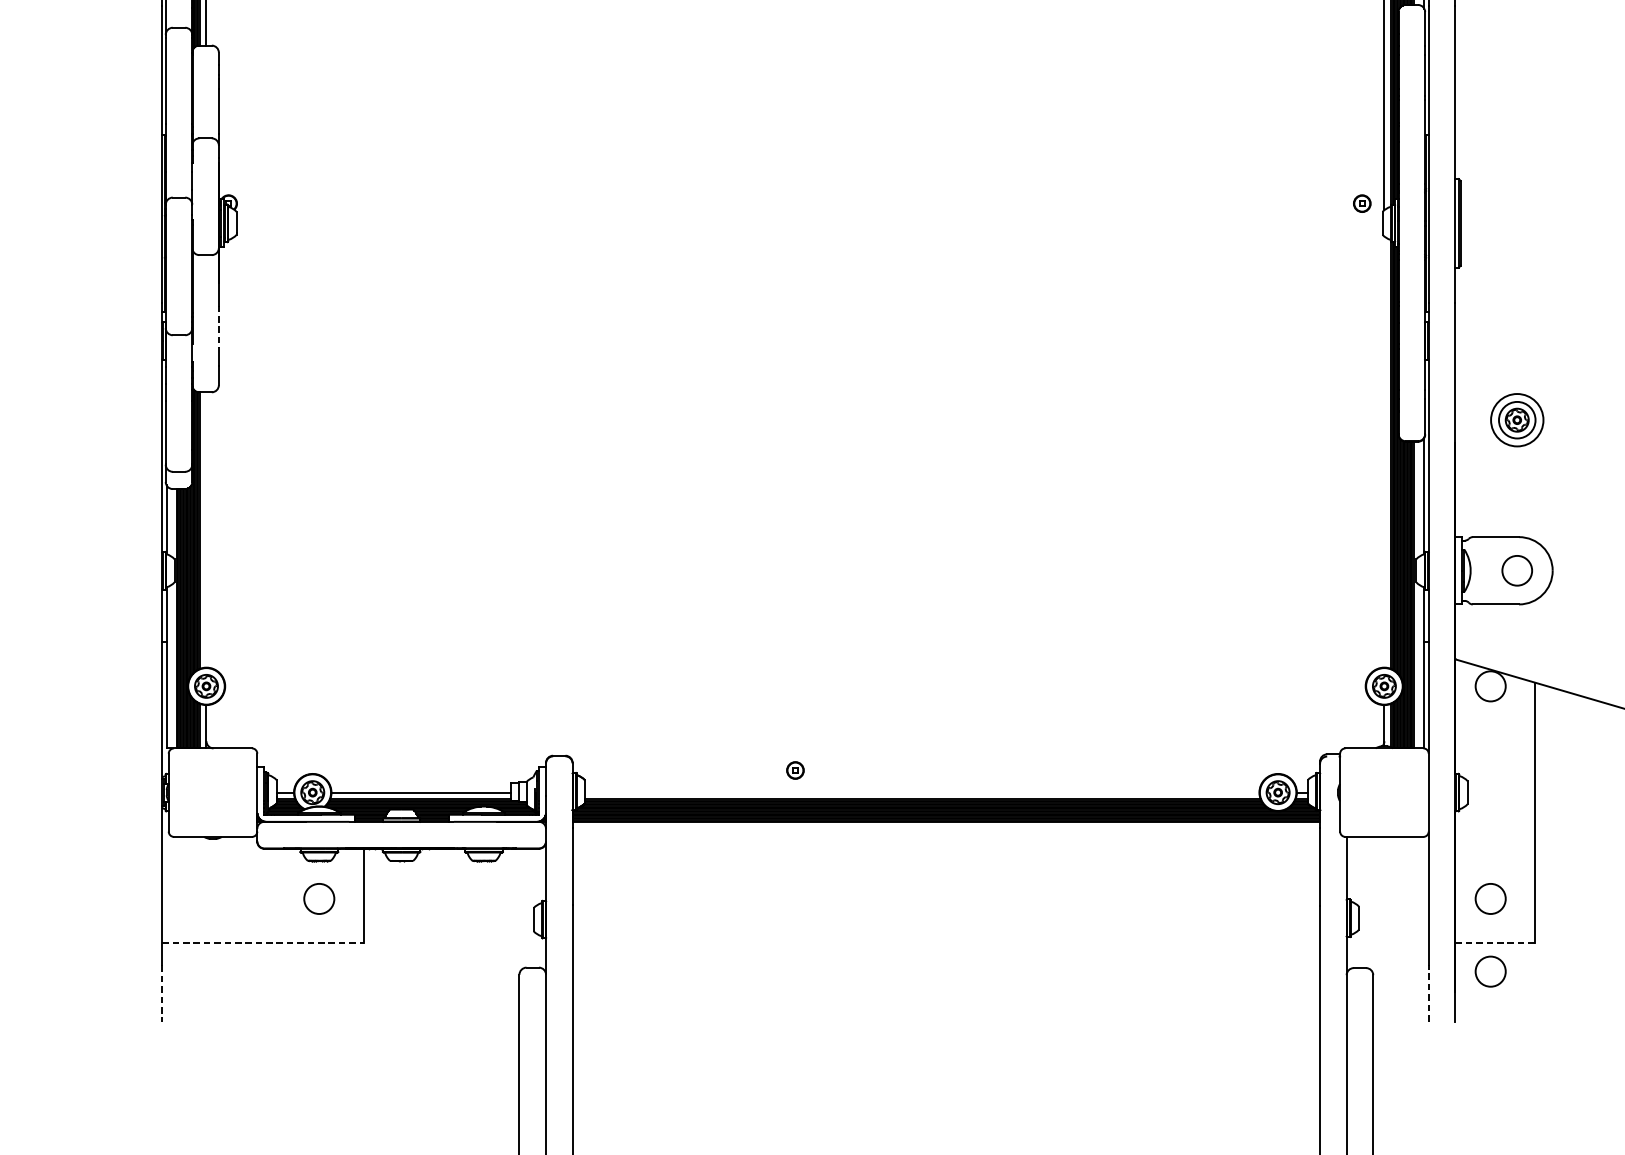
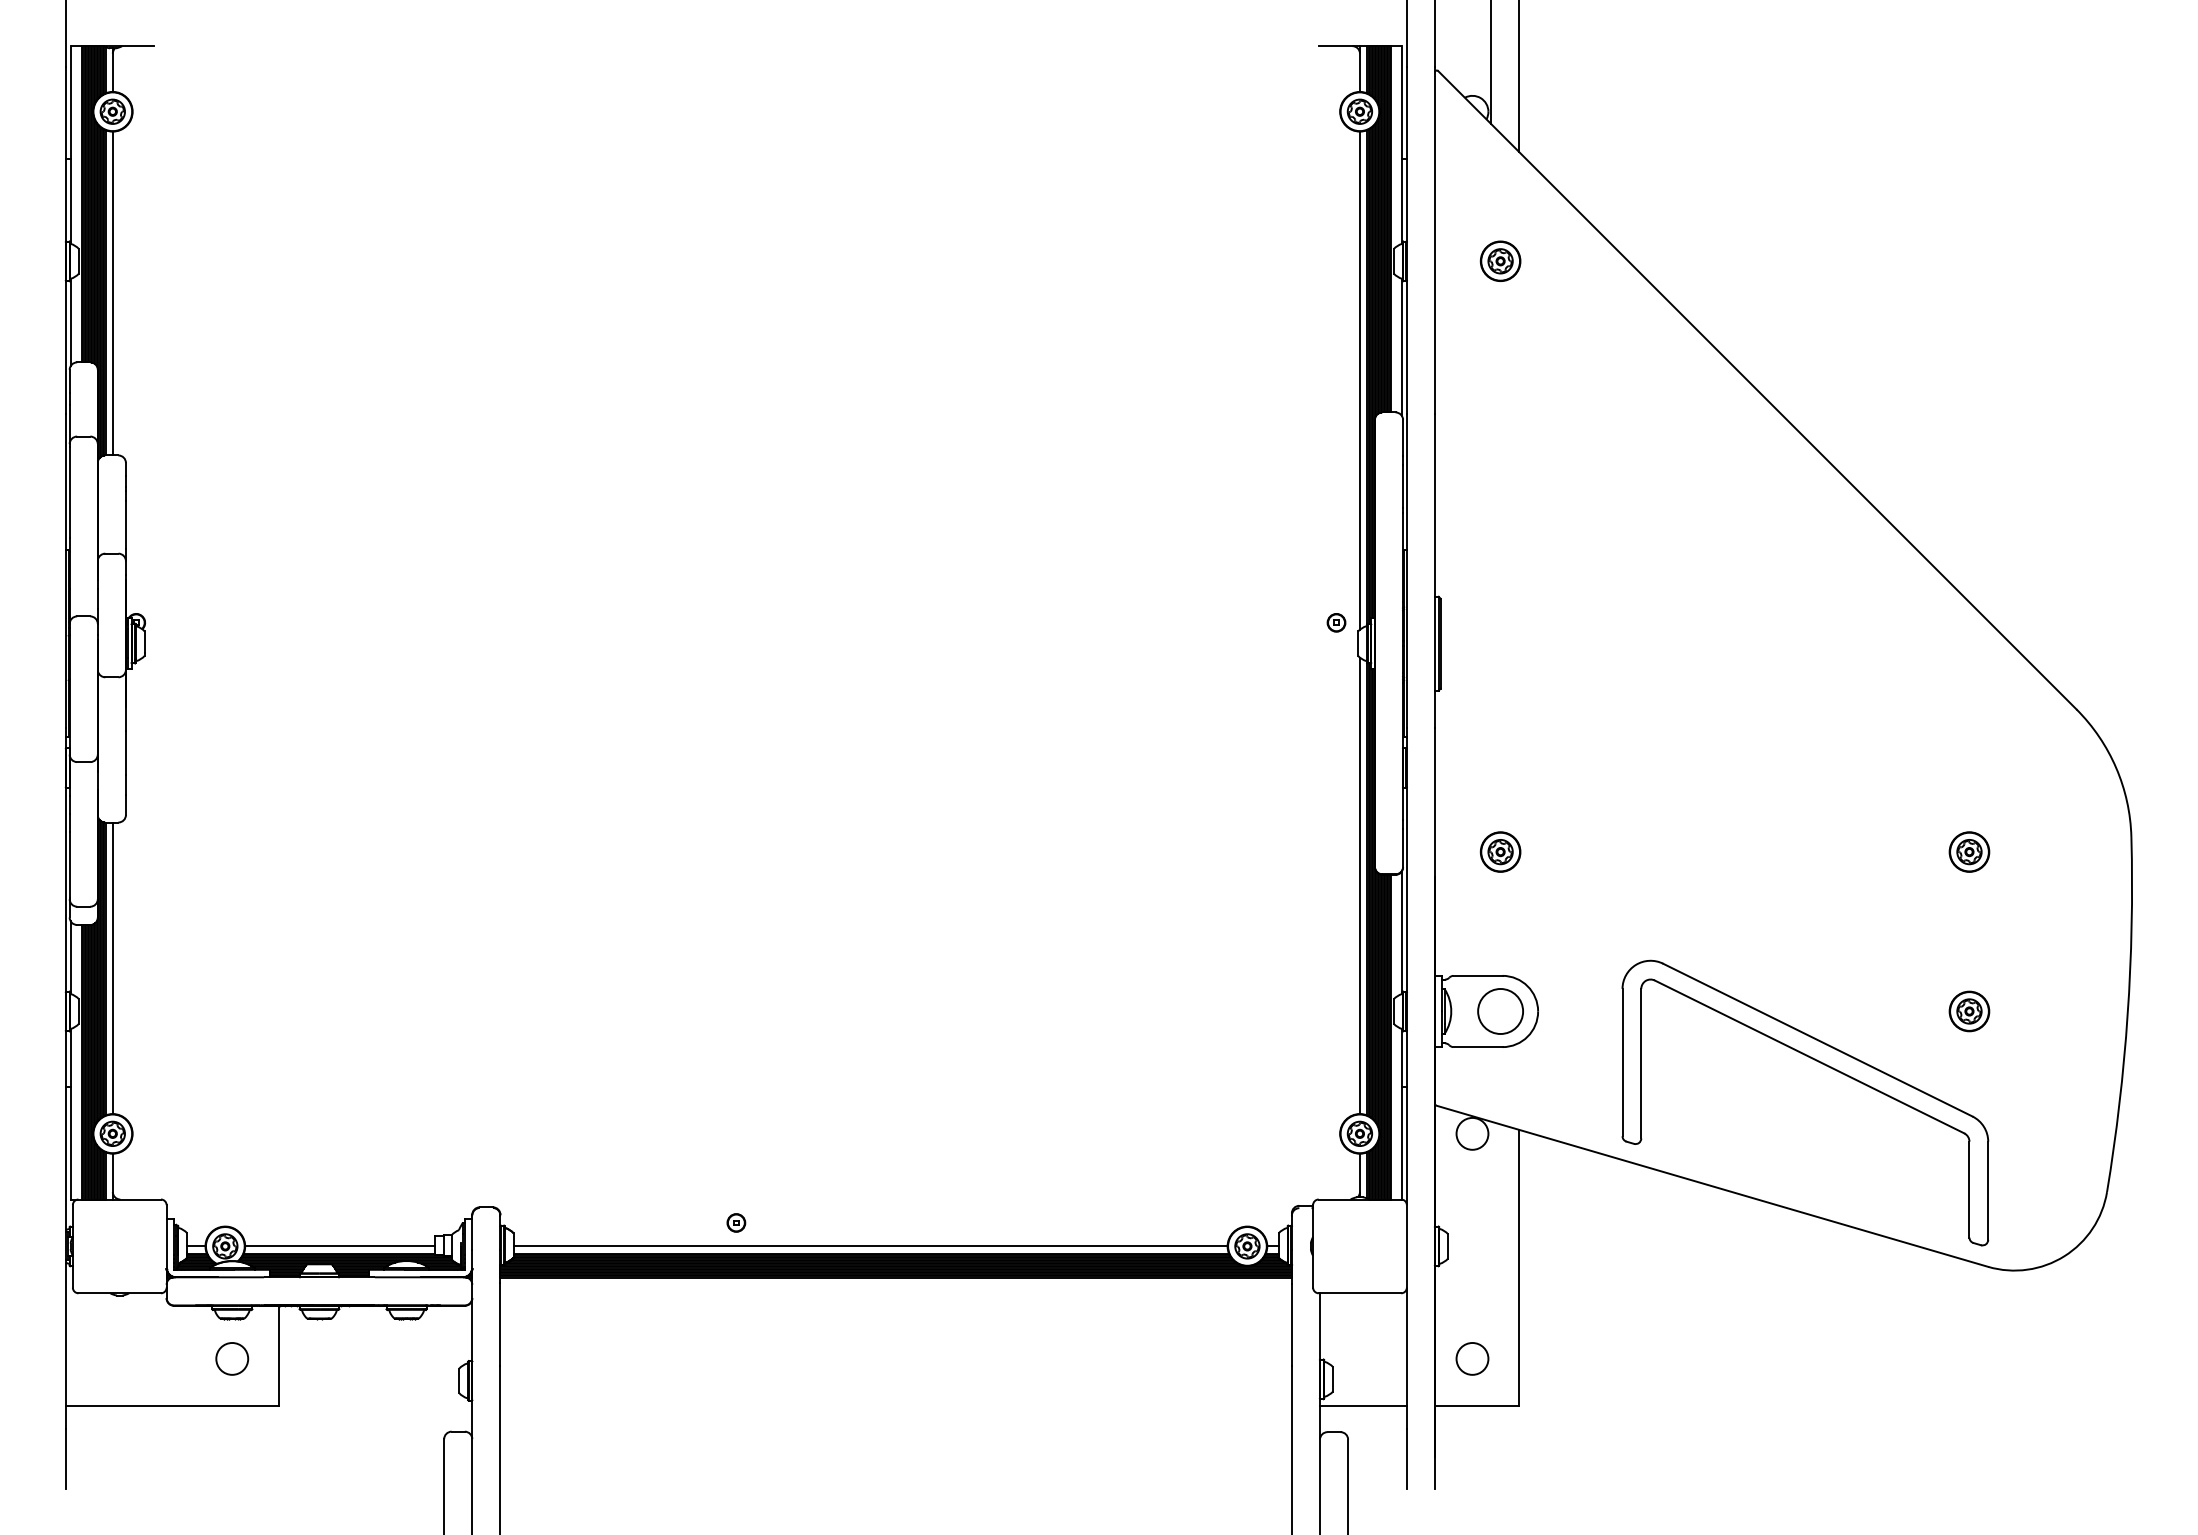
line: (218, 327) -> (125, 753), dashed -> solid
circle: (1517, 419) -> (1500, 851), size x0.71
line: (1383, 451) -> (1359, 885), added
line: (206, 530) -> (112, 968), added
circle: (1517, 570) -> (1500, 1011), size x1.43
line: (922, 792) -> (870, 1246), added
line: (262, 942) -> (172, 1405), dashed -> solid
line: (1387, 942) -> (1363, 1405), added
line: (1495, 942) -> (1477, 1405), dashed -> solid
circle: (1490, 971) -> (1472, 1435), removed
line: (161, 993) -> (65, 1459), dashed -> solid
line: (1428, 993) -> (1406, 1459), dashed -> solid

